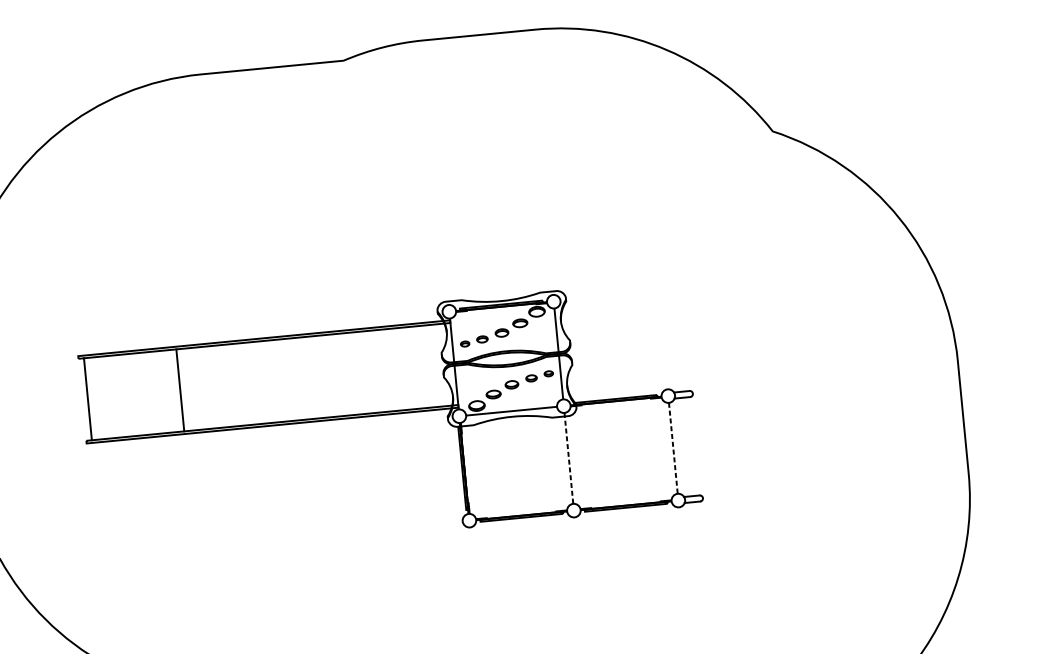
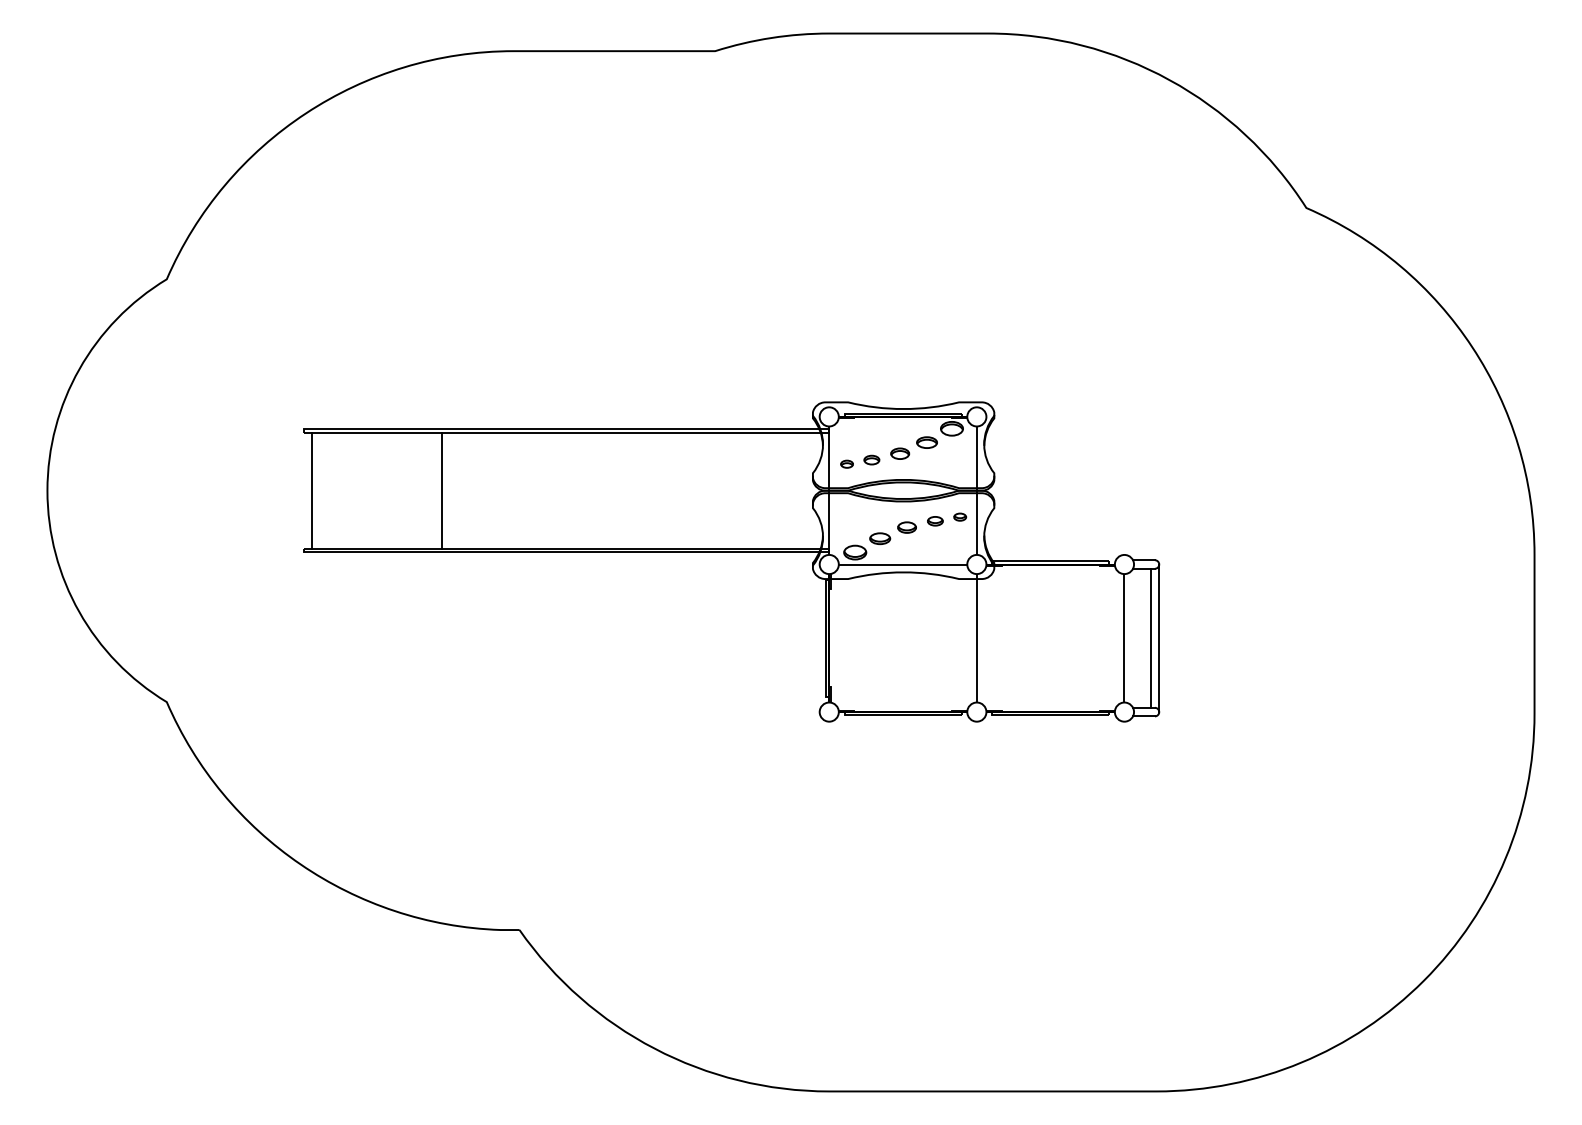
line: (691, 446) -> (1150, 637), added
line: (698, 446) -> (1159, 638), added
line: (673, 448) -> (1124, 638), dashed -> solid
line: (568, 458) -> (976, 638), dashed -> solid

